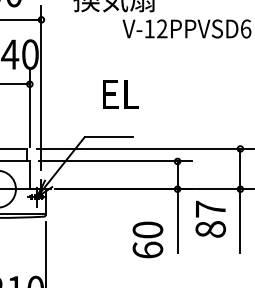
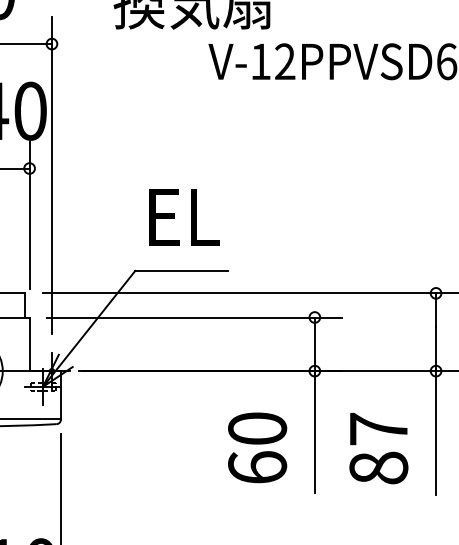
text: (120, 94) -> (183, 217), moved
text: (210, 218) -> (378, 446), moved
text: (147, 239) -> (256, 446), moved

